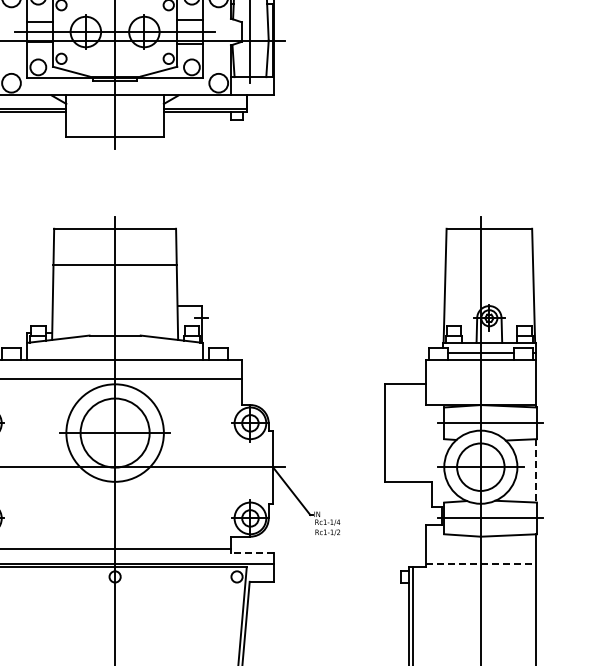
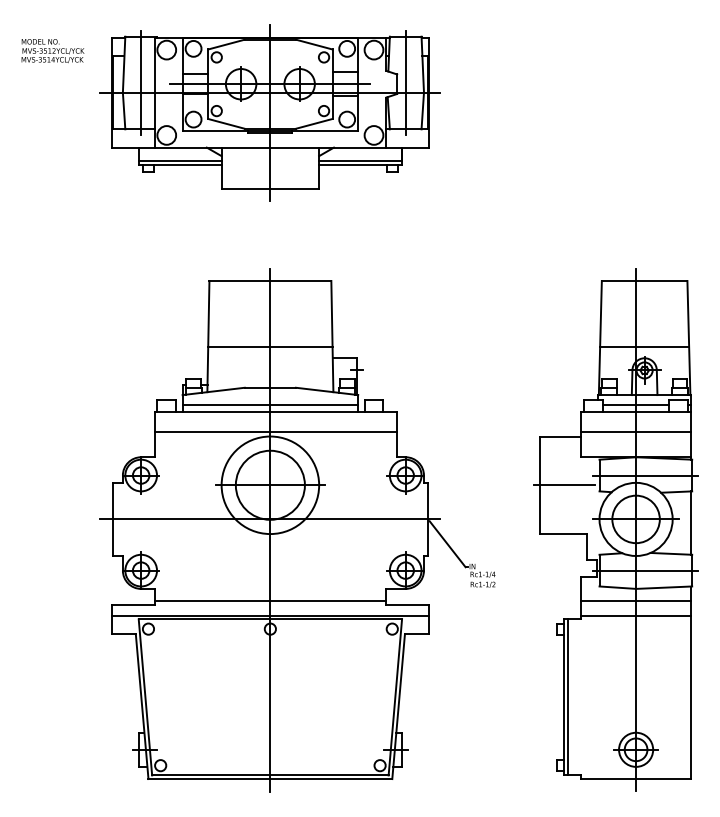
line: (115, 264) -> (270, 346), moved
line: (489, 294) -> (644, 346), added
line: (115, 352) -> (270, 404), added
line: (480, 379) -> (635, 431), added
line: (409, 433) -> (564, 485), added
line: (535, 471) -> (690, 523), dashed -> solid
line: (480, 549) -> (635, 601), added
line: (252, 552) -> (407, 604), dashed -> solid
line: (481, 563) -> (636, 615), dashed -> solid

